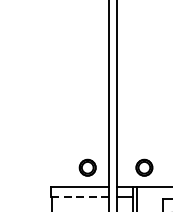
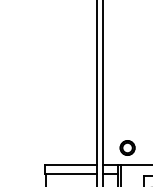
circle: (87, 167) -> (77, 147), removed
line: (79, 196) -> (70, 173), dashed -> solid

